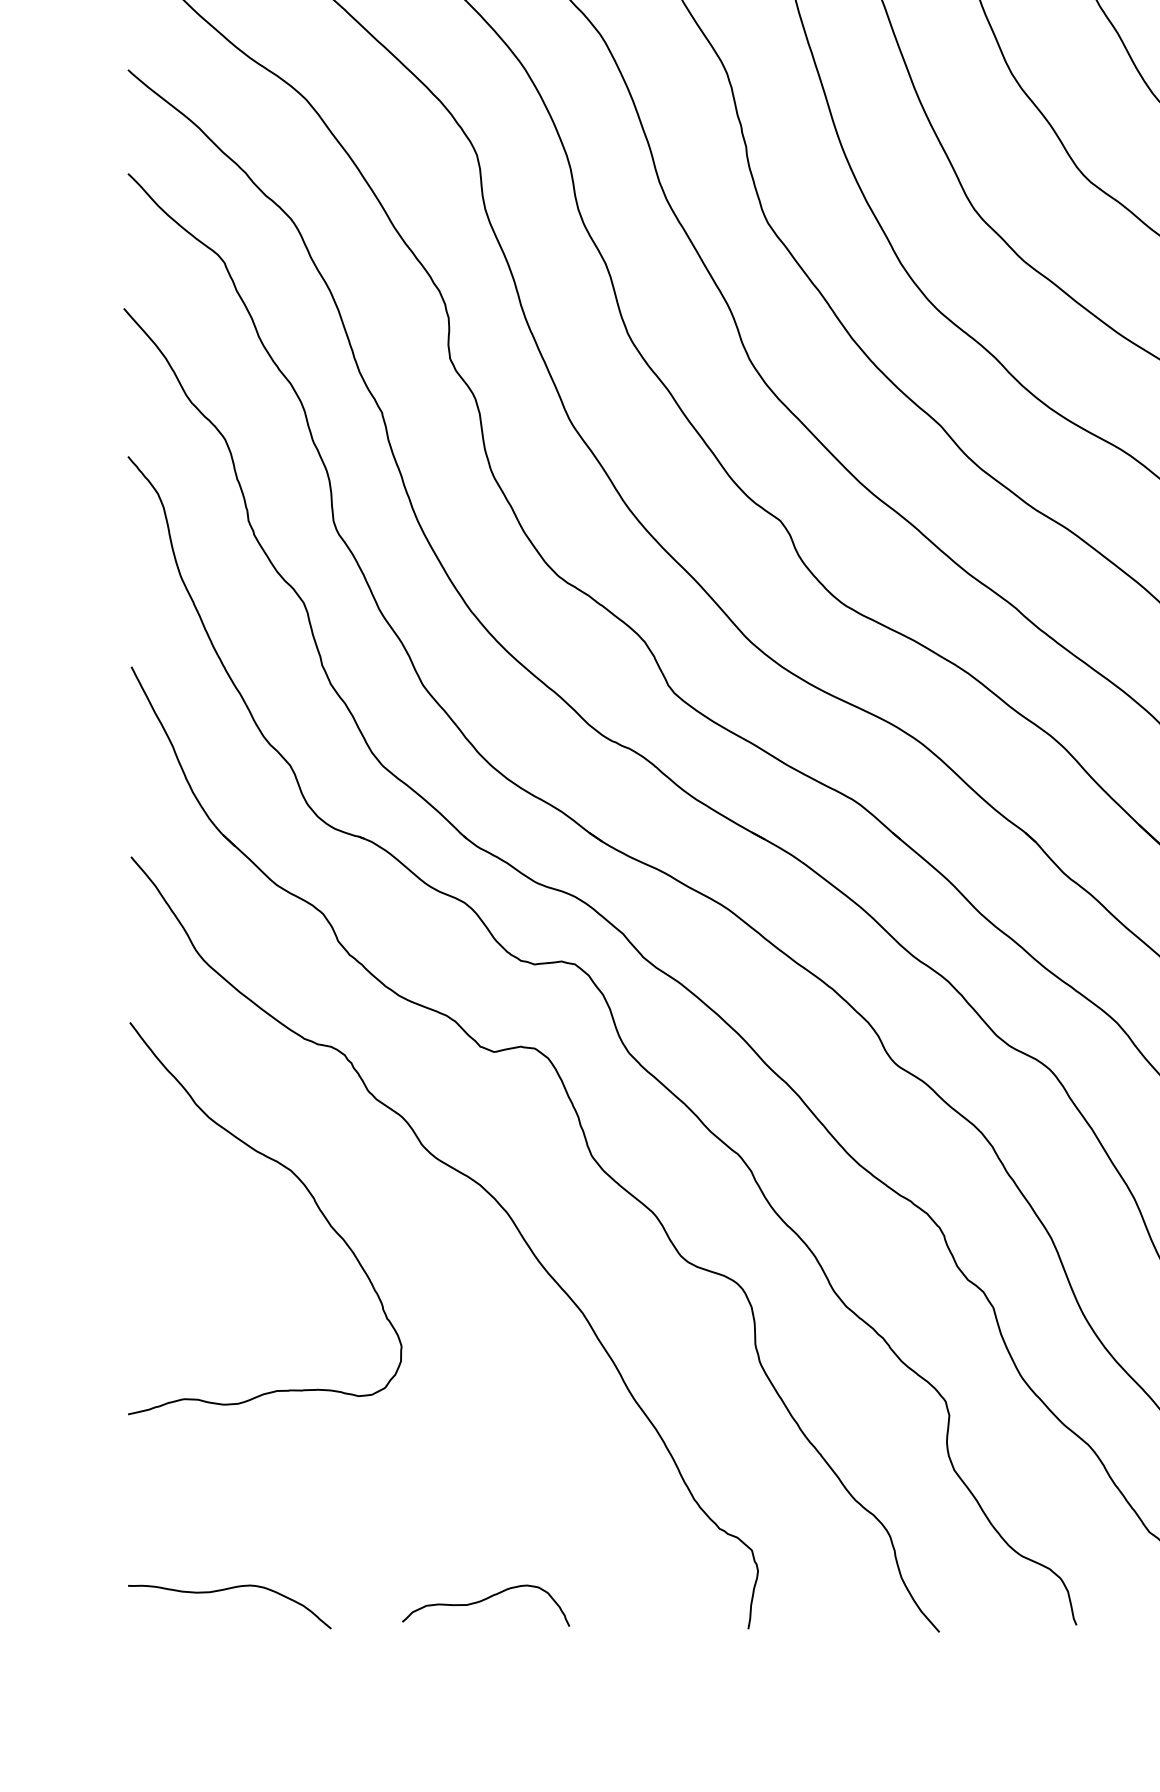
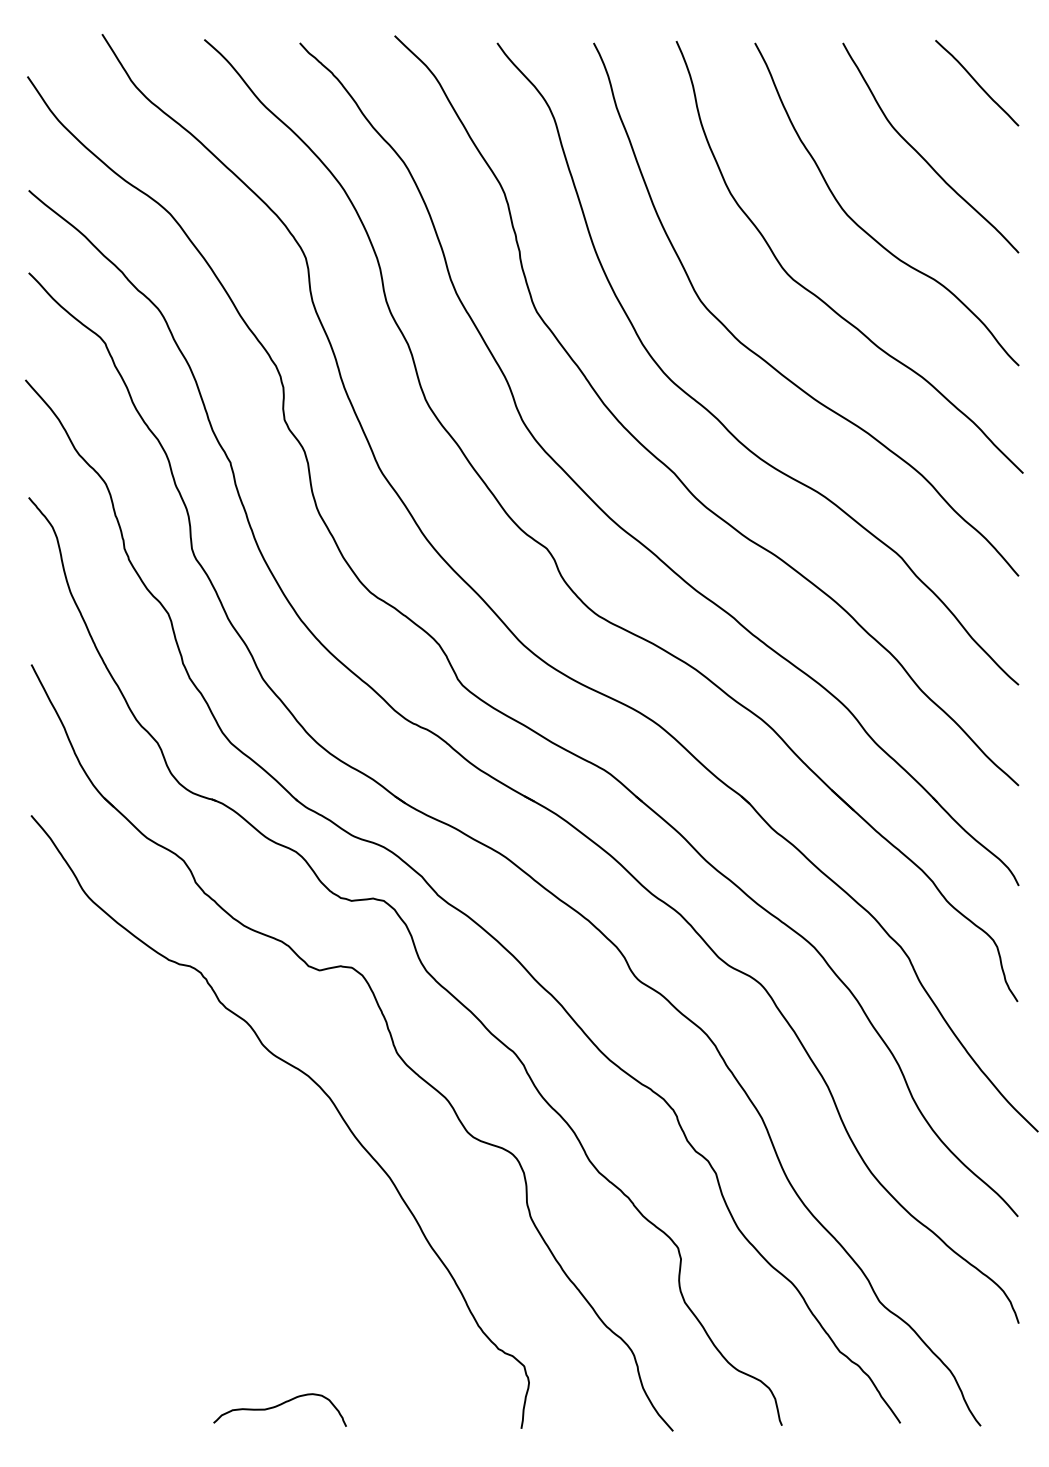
curve: (306, 1190) -> (170, 1080), removed
curve: (224, 1591) -> (105, 1398), removed
curve: (484, 1601) -> (278, 1406), moved

